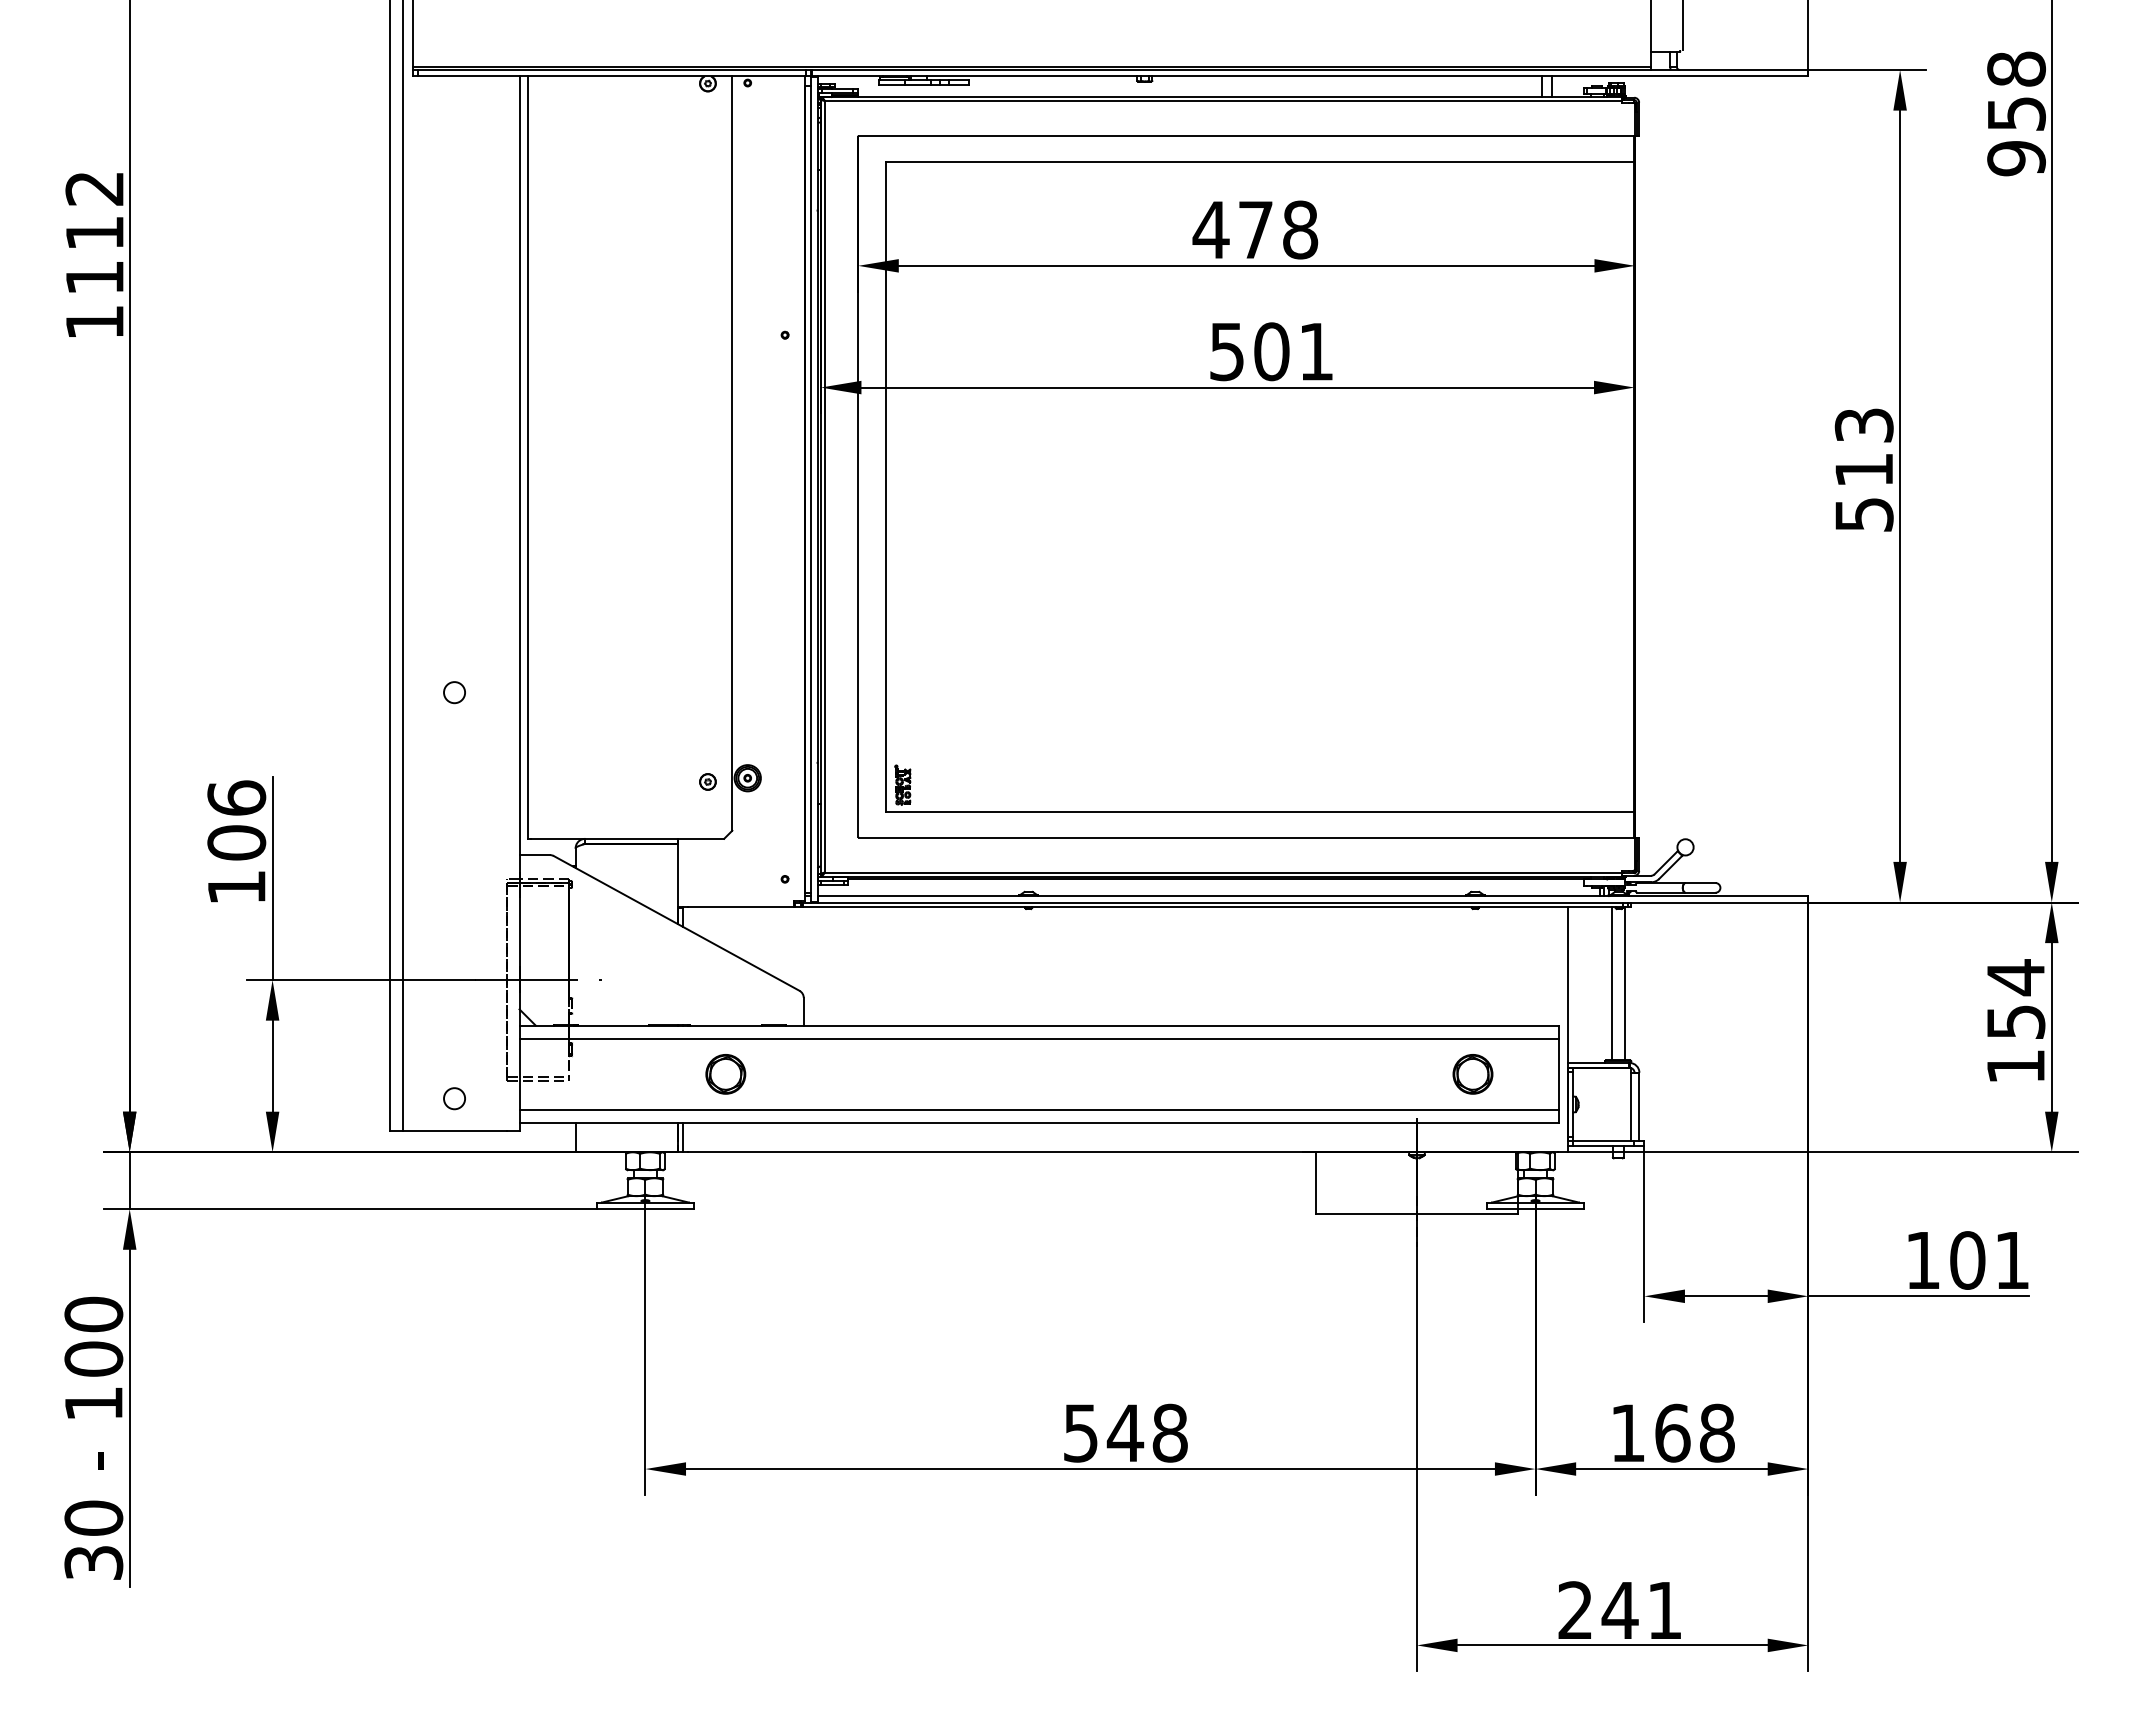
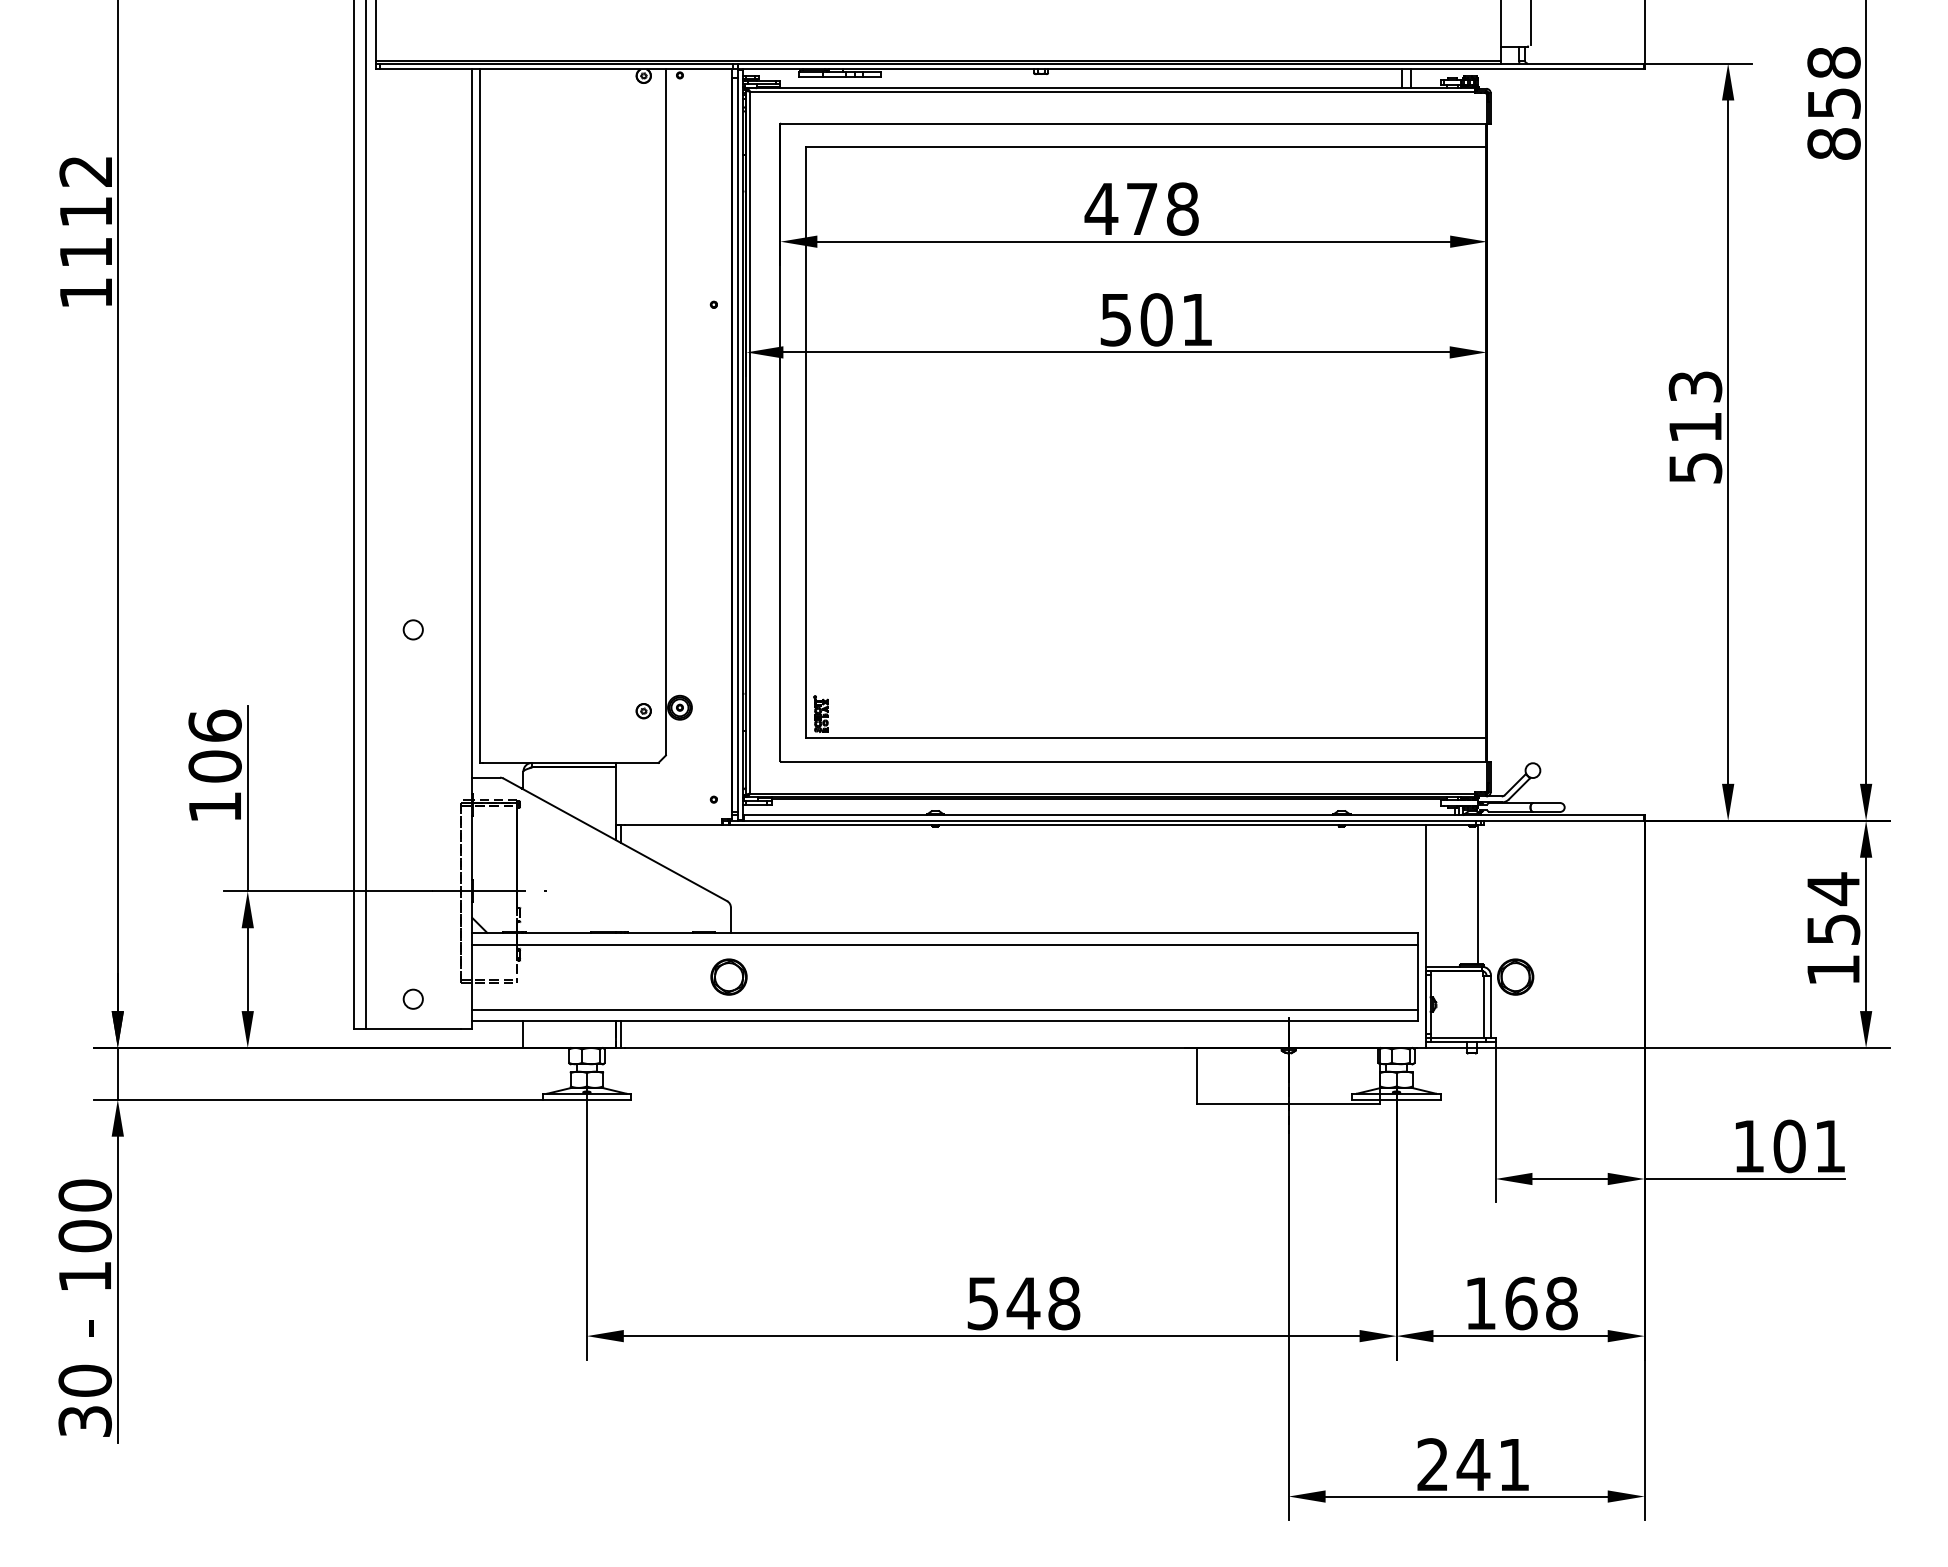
text: (2015, 158) -> (1833, 144), 958 -> 858
line: (1611, 983) -> (1465, 894), removed
part: (725, 1073) -> (728, 976), moved
part: (1472, 1073) -> (1515, 976), moved

